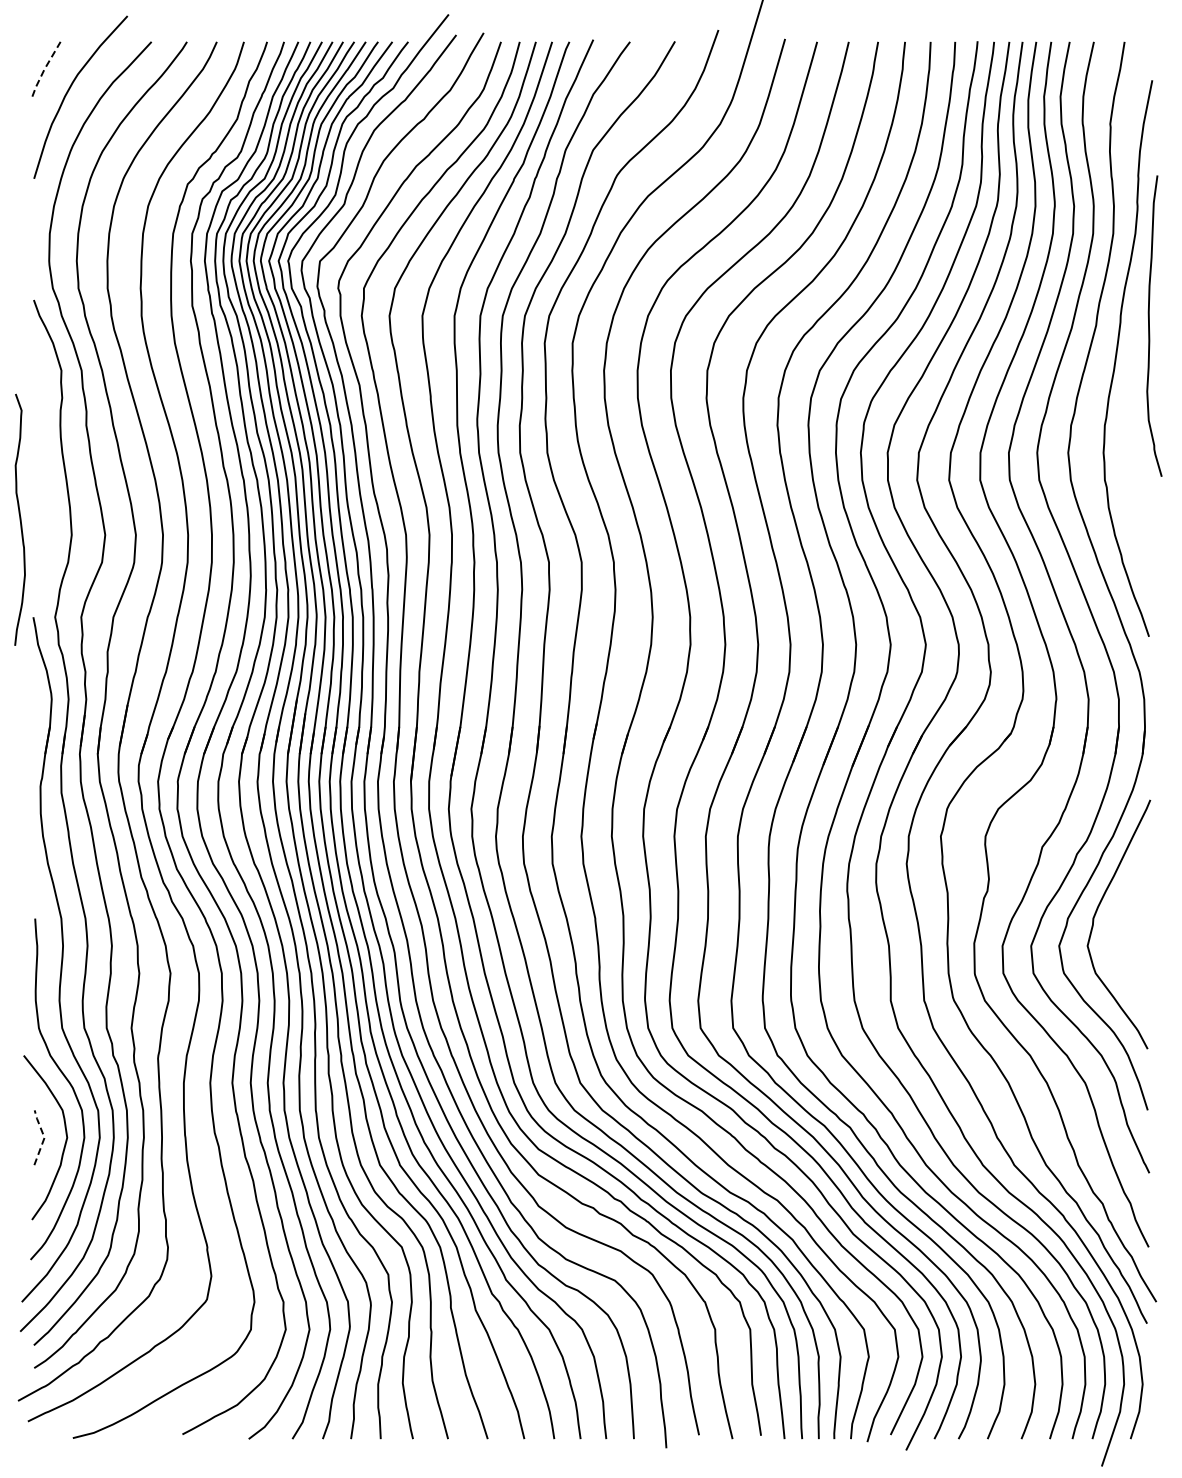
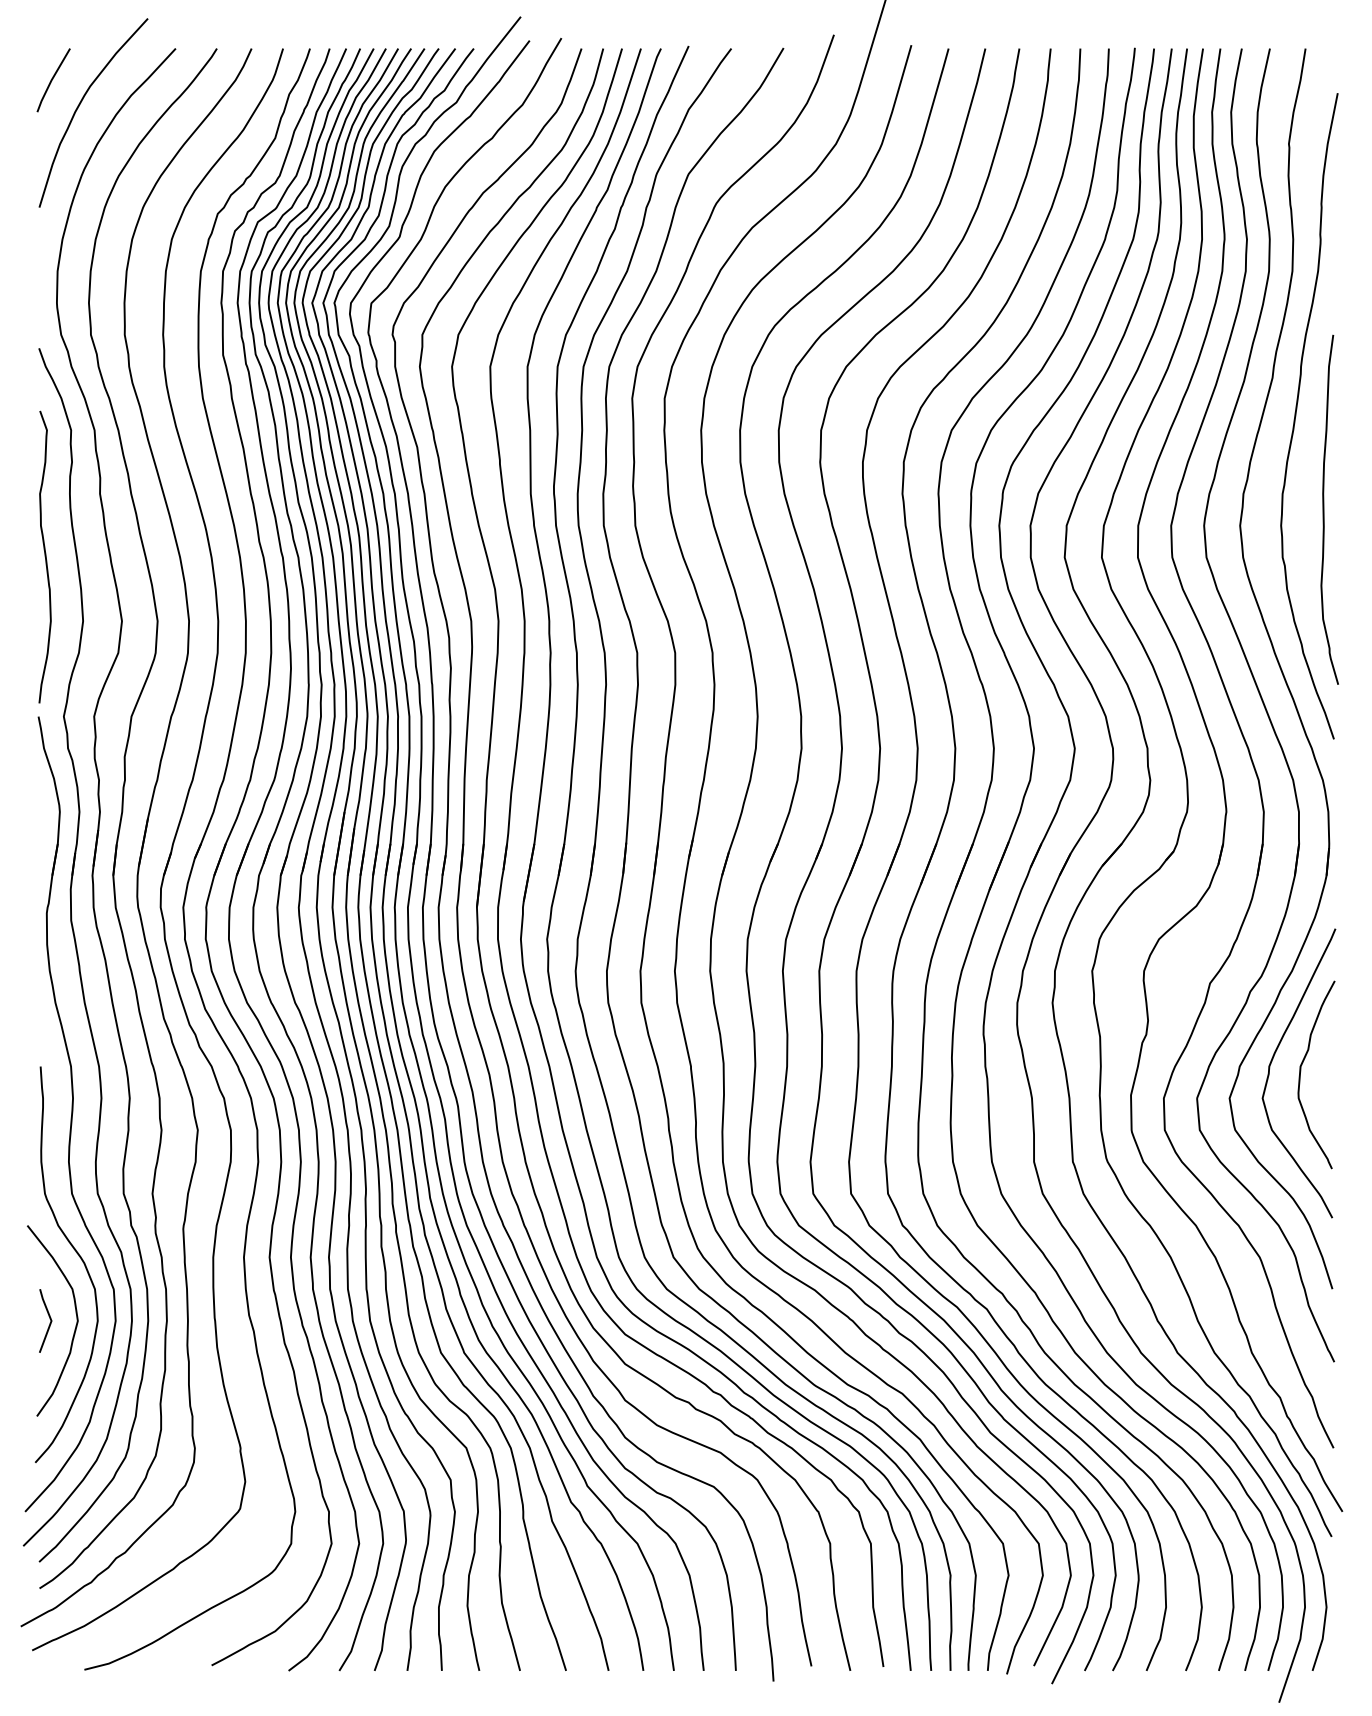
line: (44, 69) -> (51, 80), dashed -> solid
curve: (1149, 325) -> (1324, 509), moved
curve: (19, 519) -> (44, 556), moved
curve: (1121, 920) -> (1301, 1068), added
line: (44, 1137) -> (51, 1320), dashed -> solid

